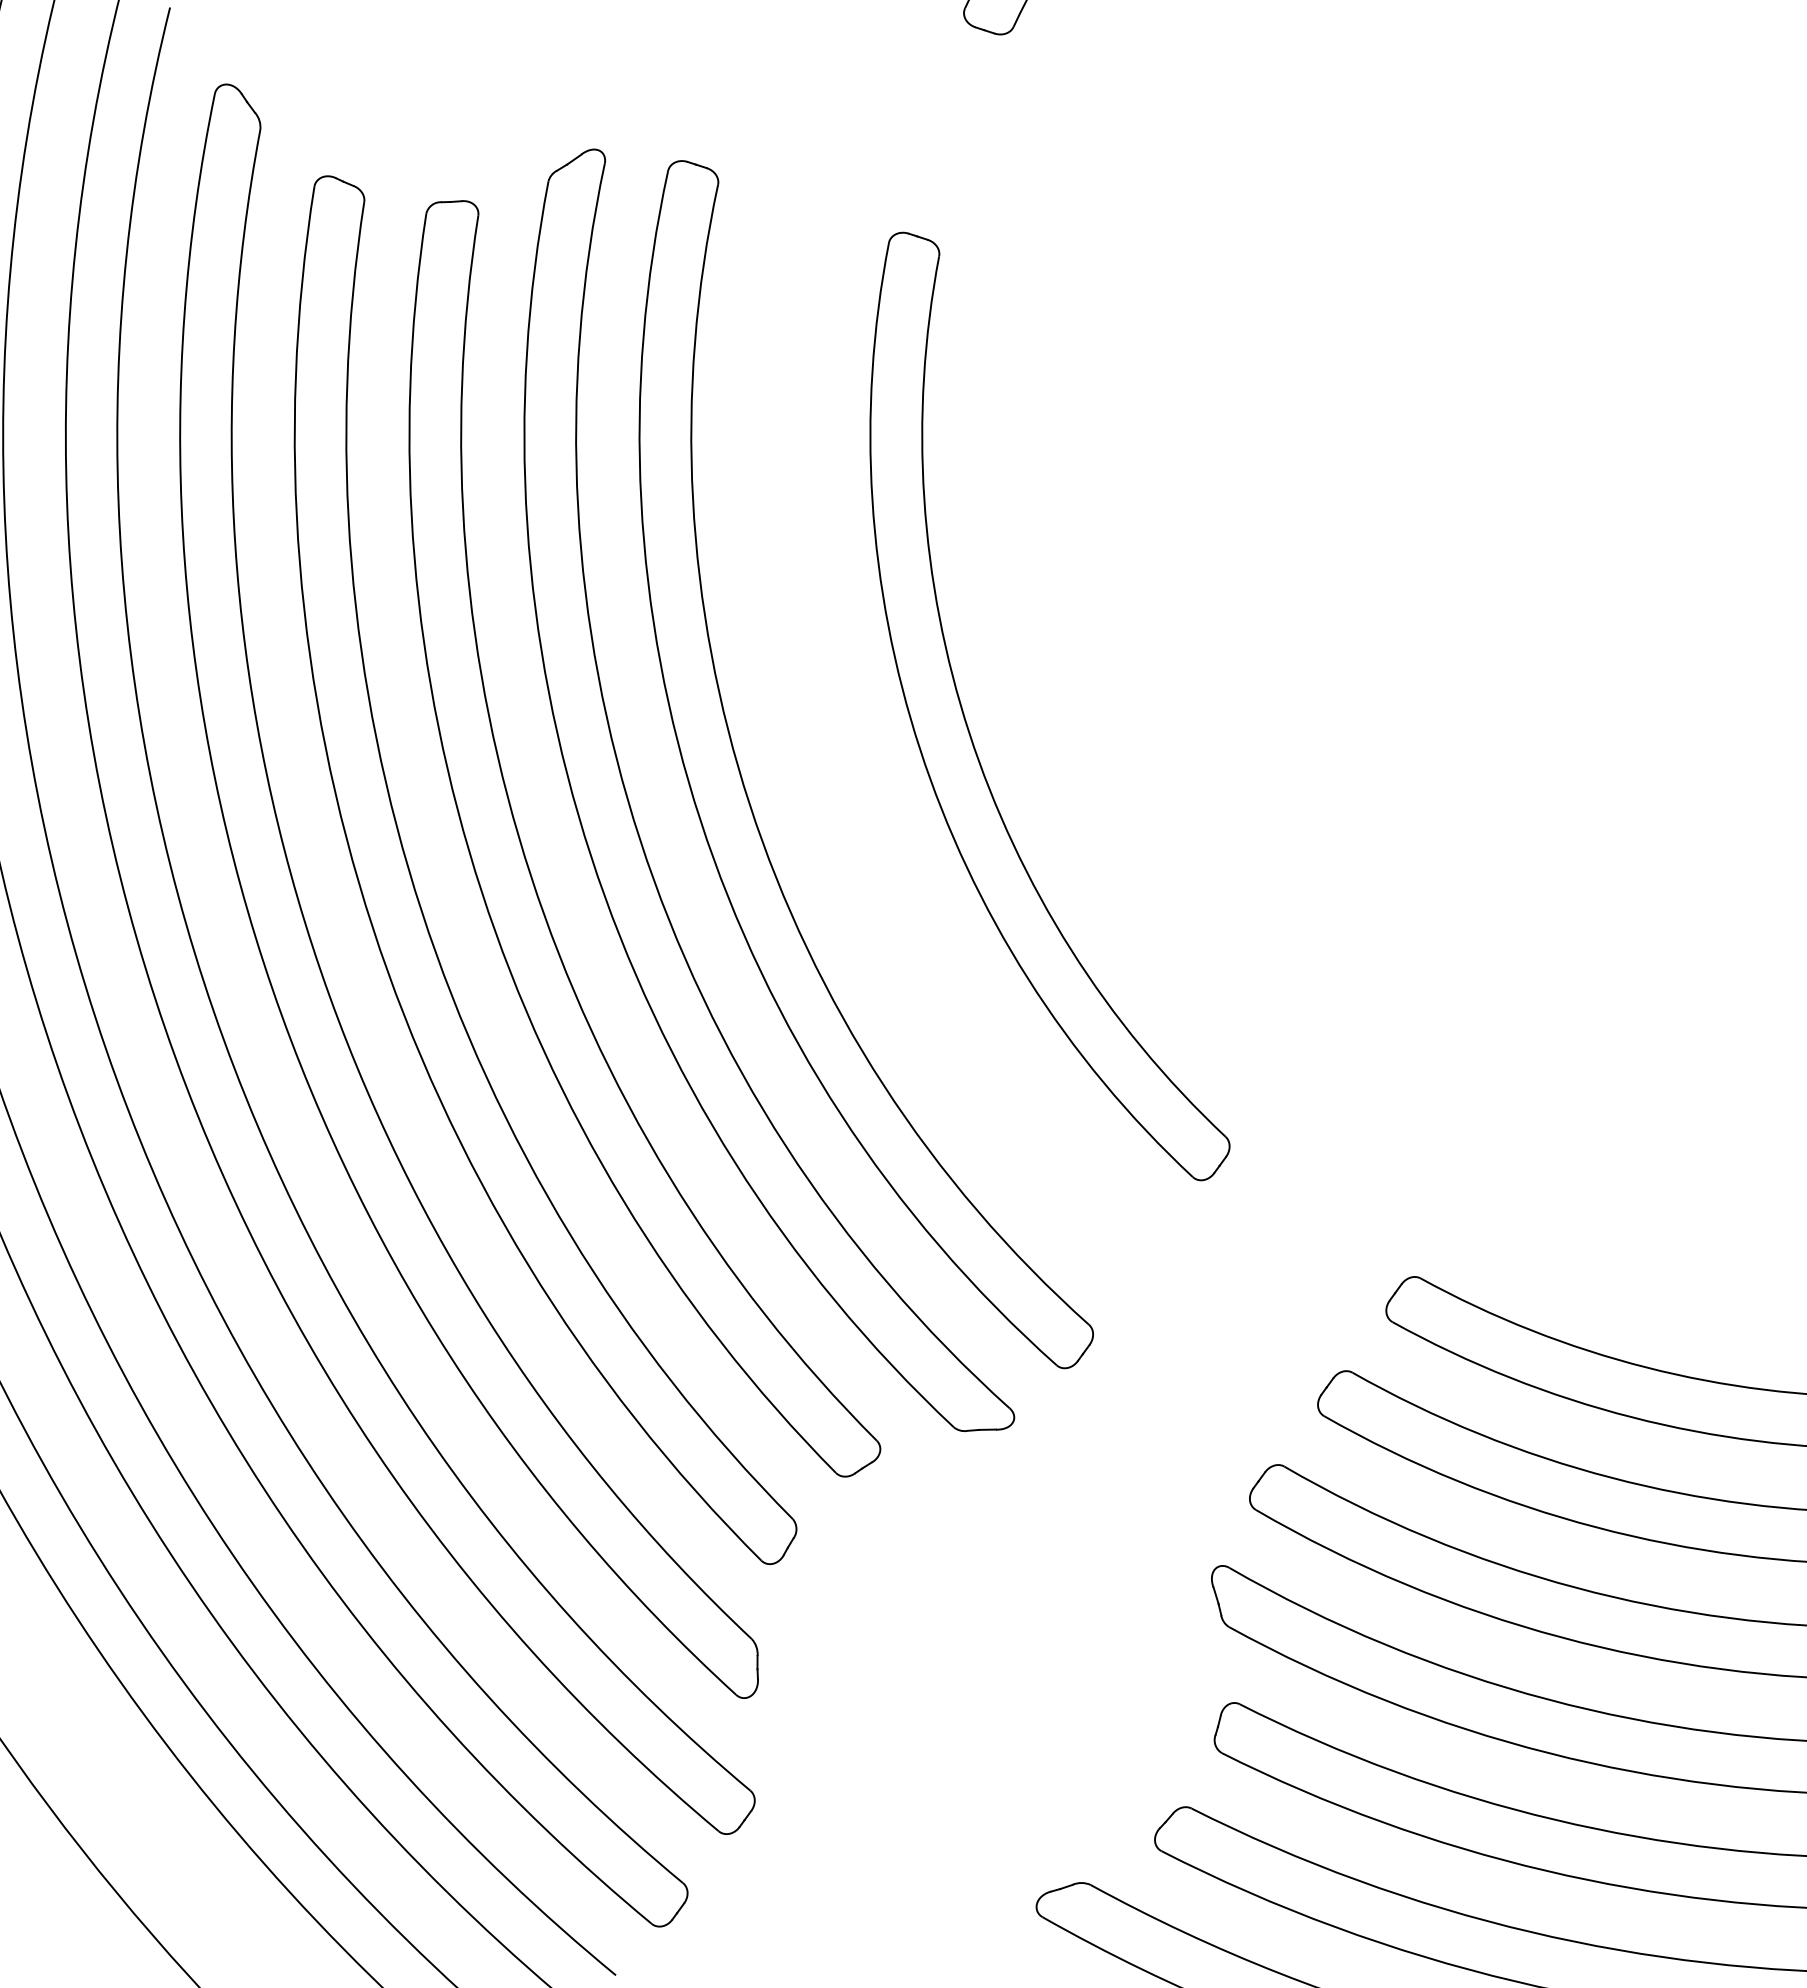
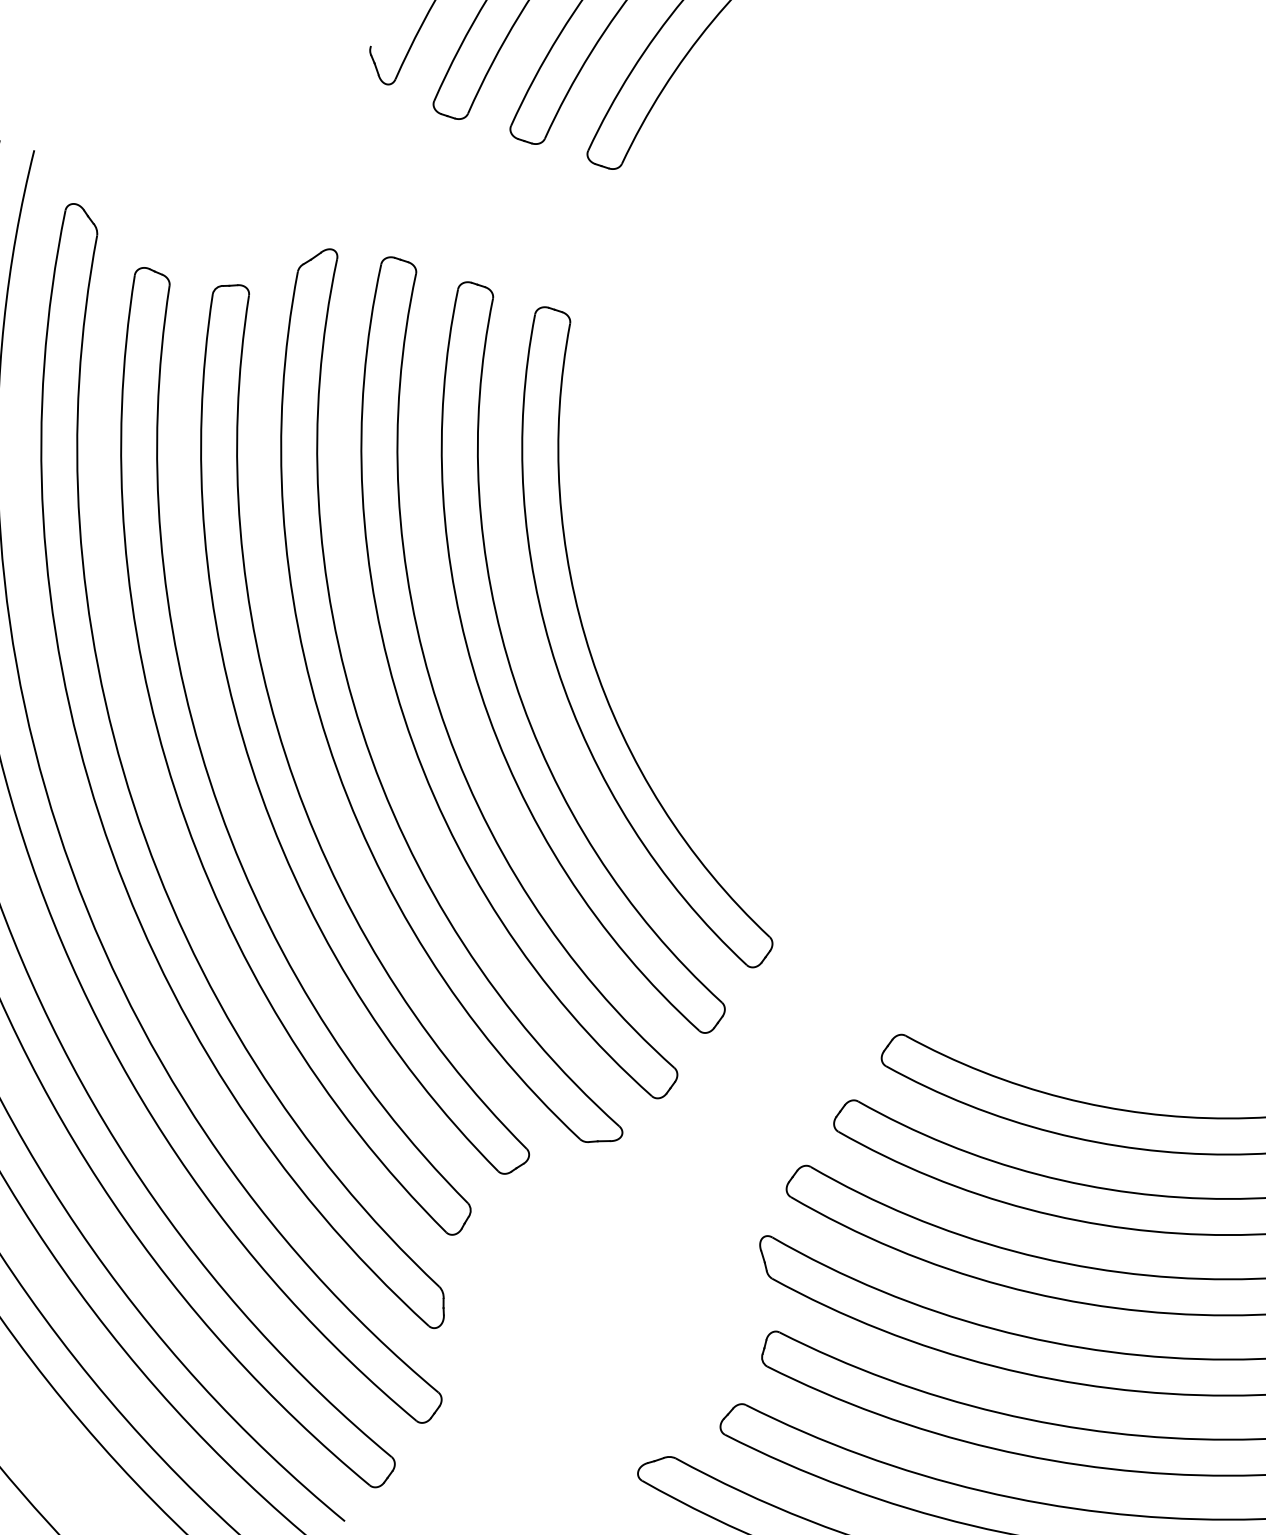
part: (860, 767) -> (515, 679), added

